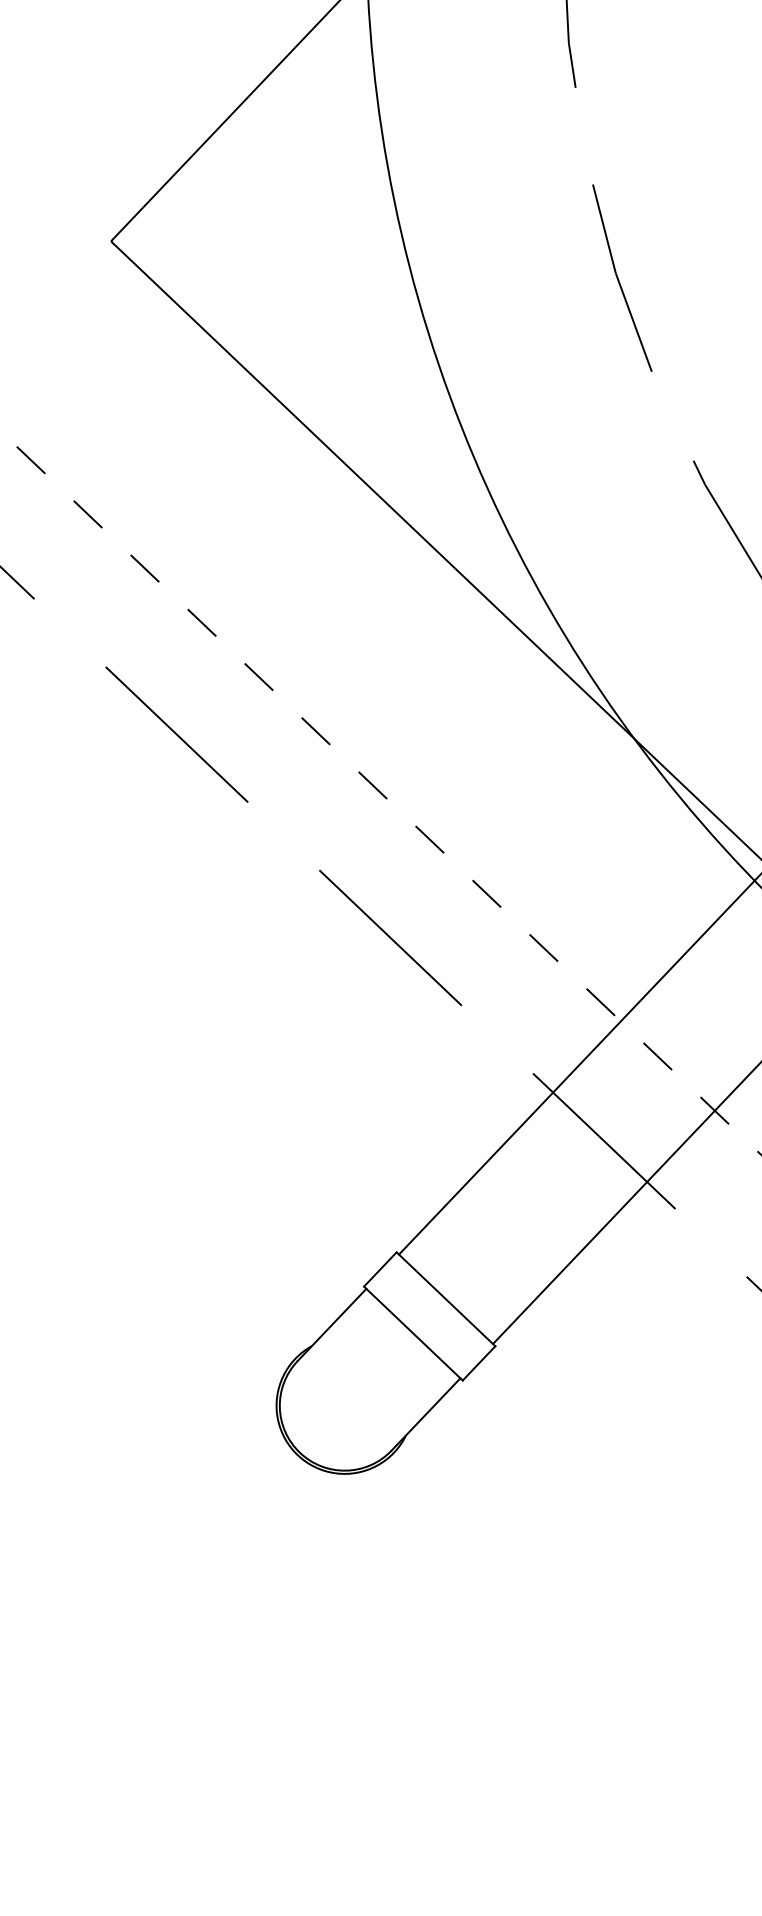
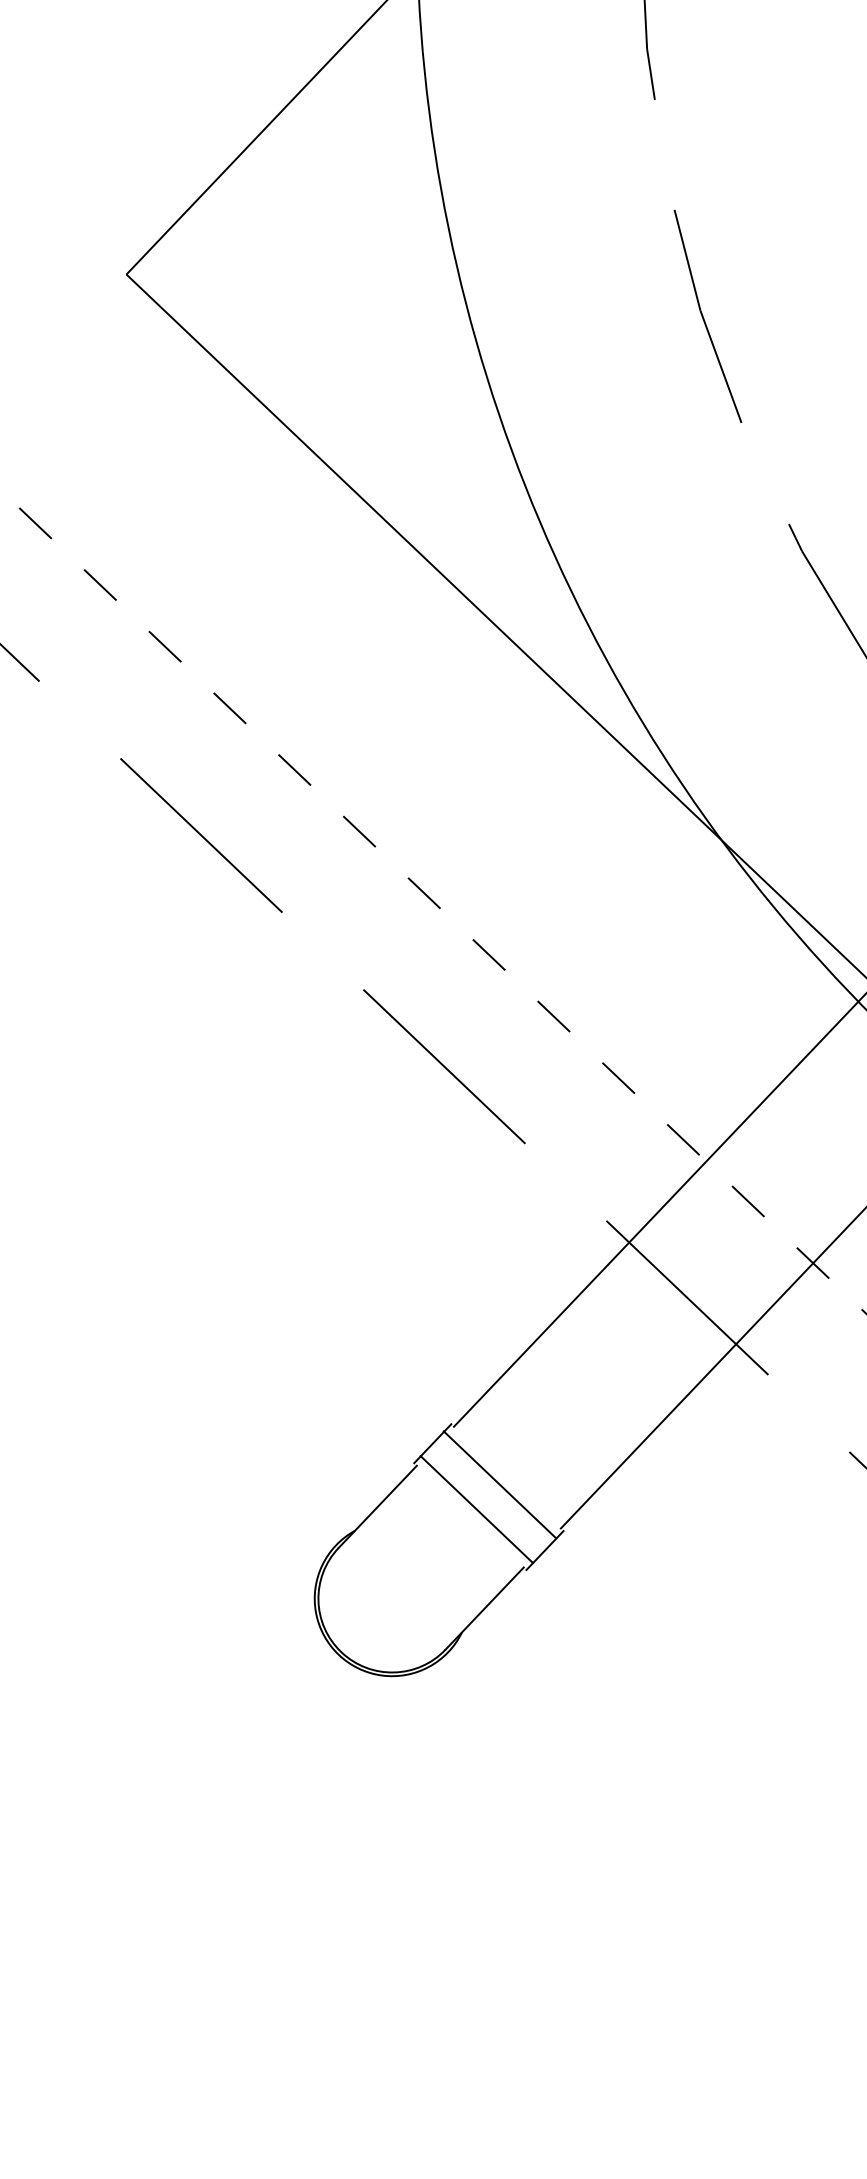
line: (445, 1299) -> (476, 1509), moved
line: (413, 1333) -> (500, 1484), moved

